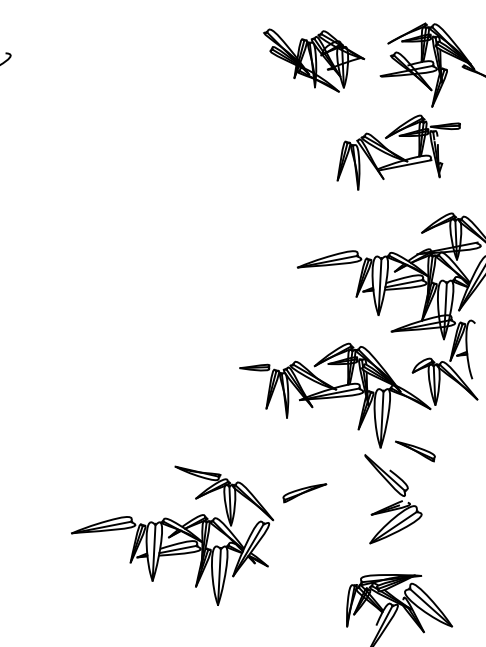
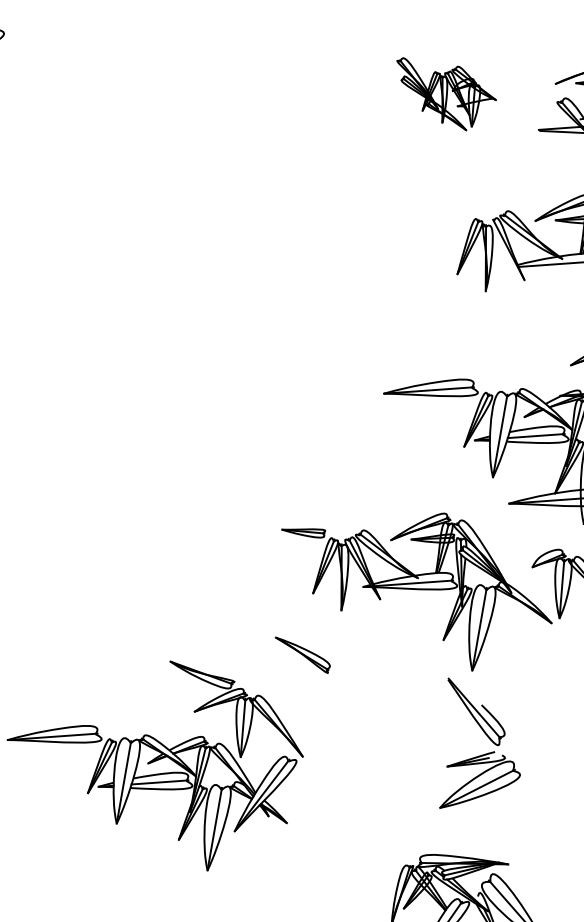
part: (314, 60) -> (445, 95), size x0.7
part: (415, 451) -> (302, 655), moved
part: (304, 493) -> (353, 723), removed

